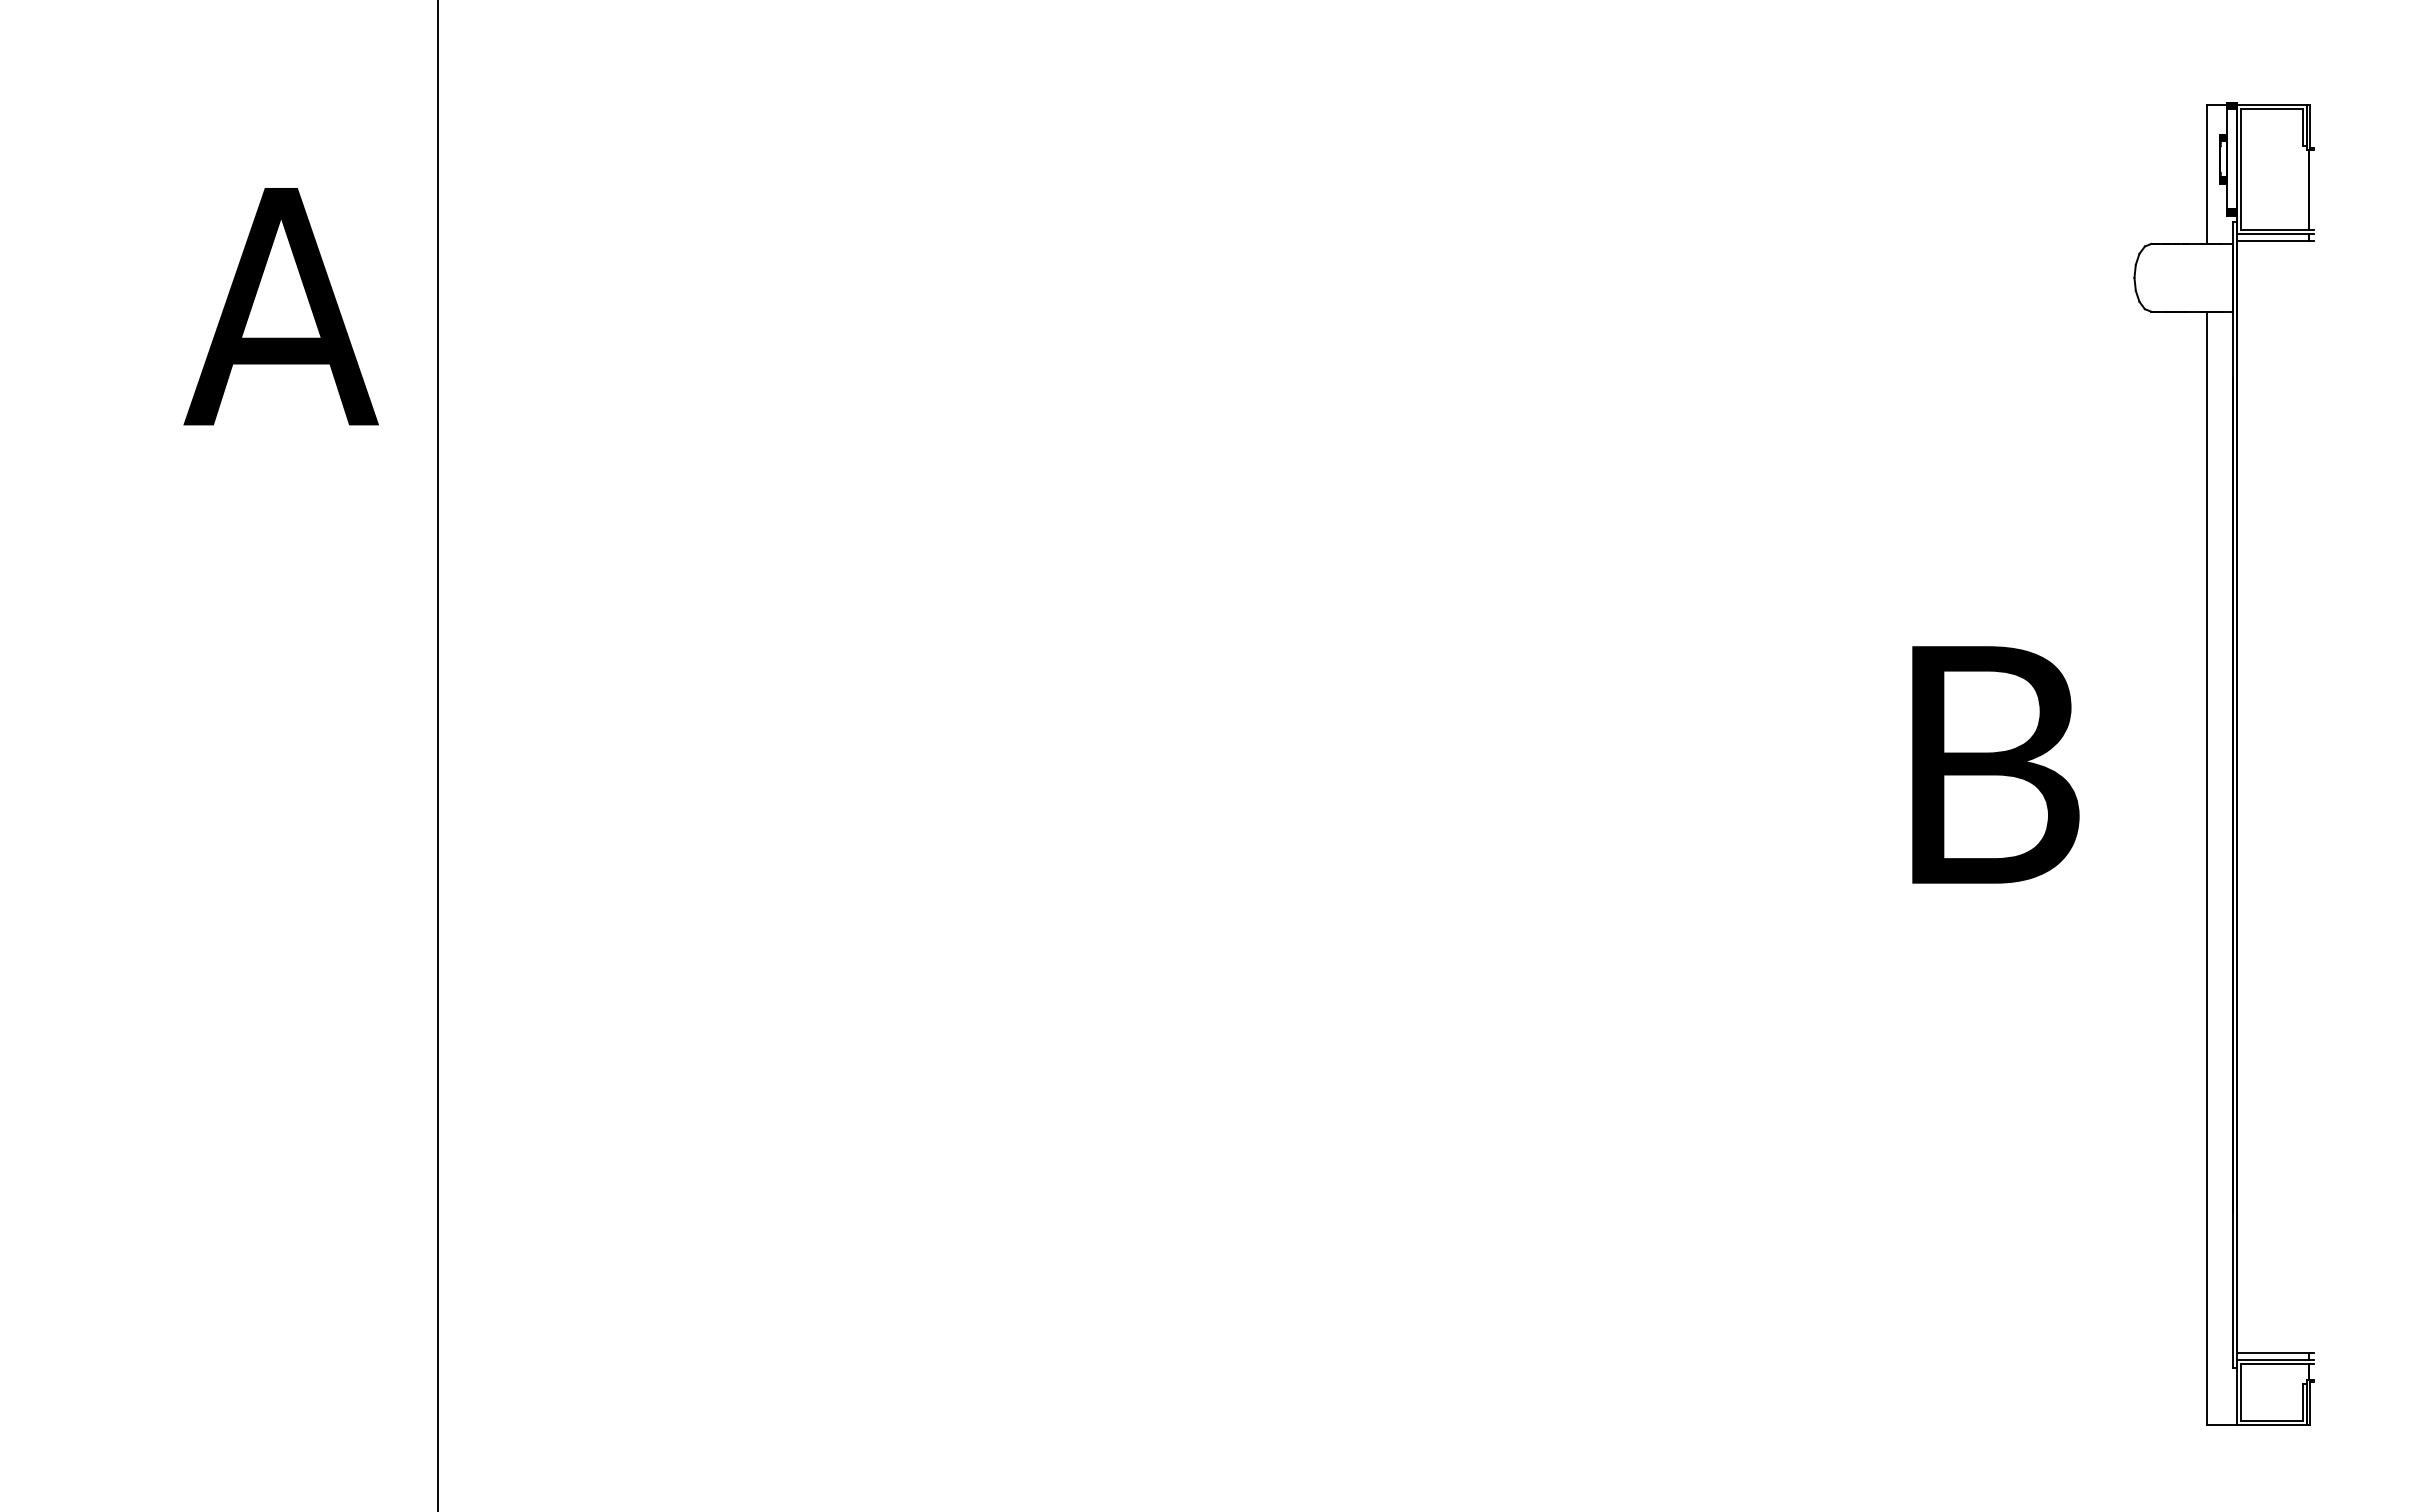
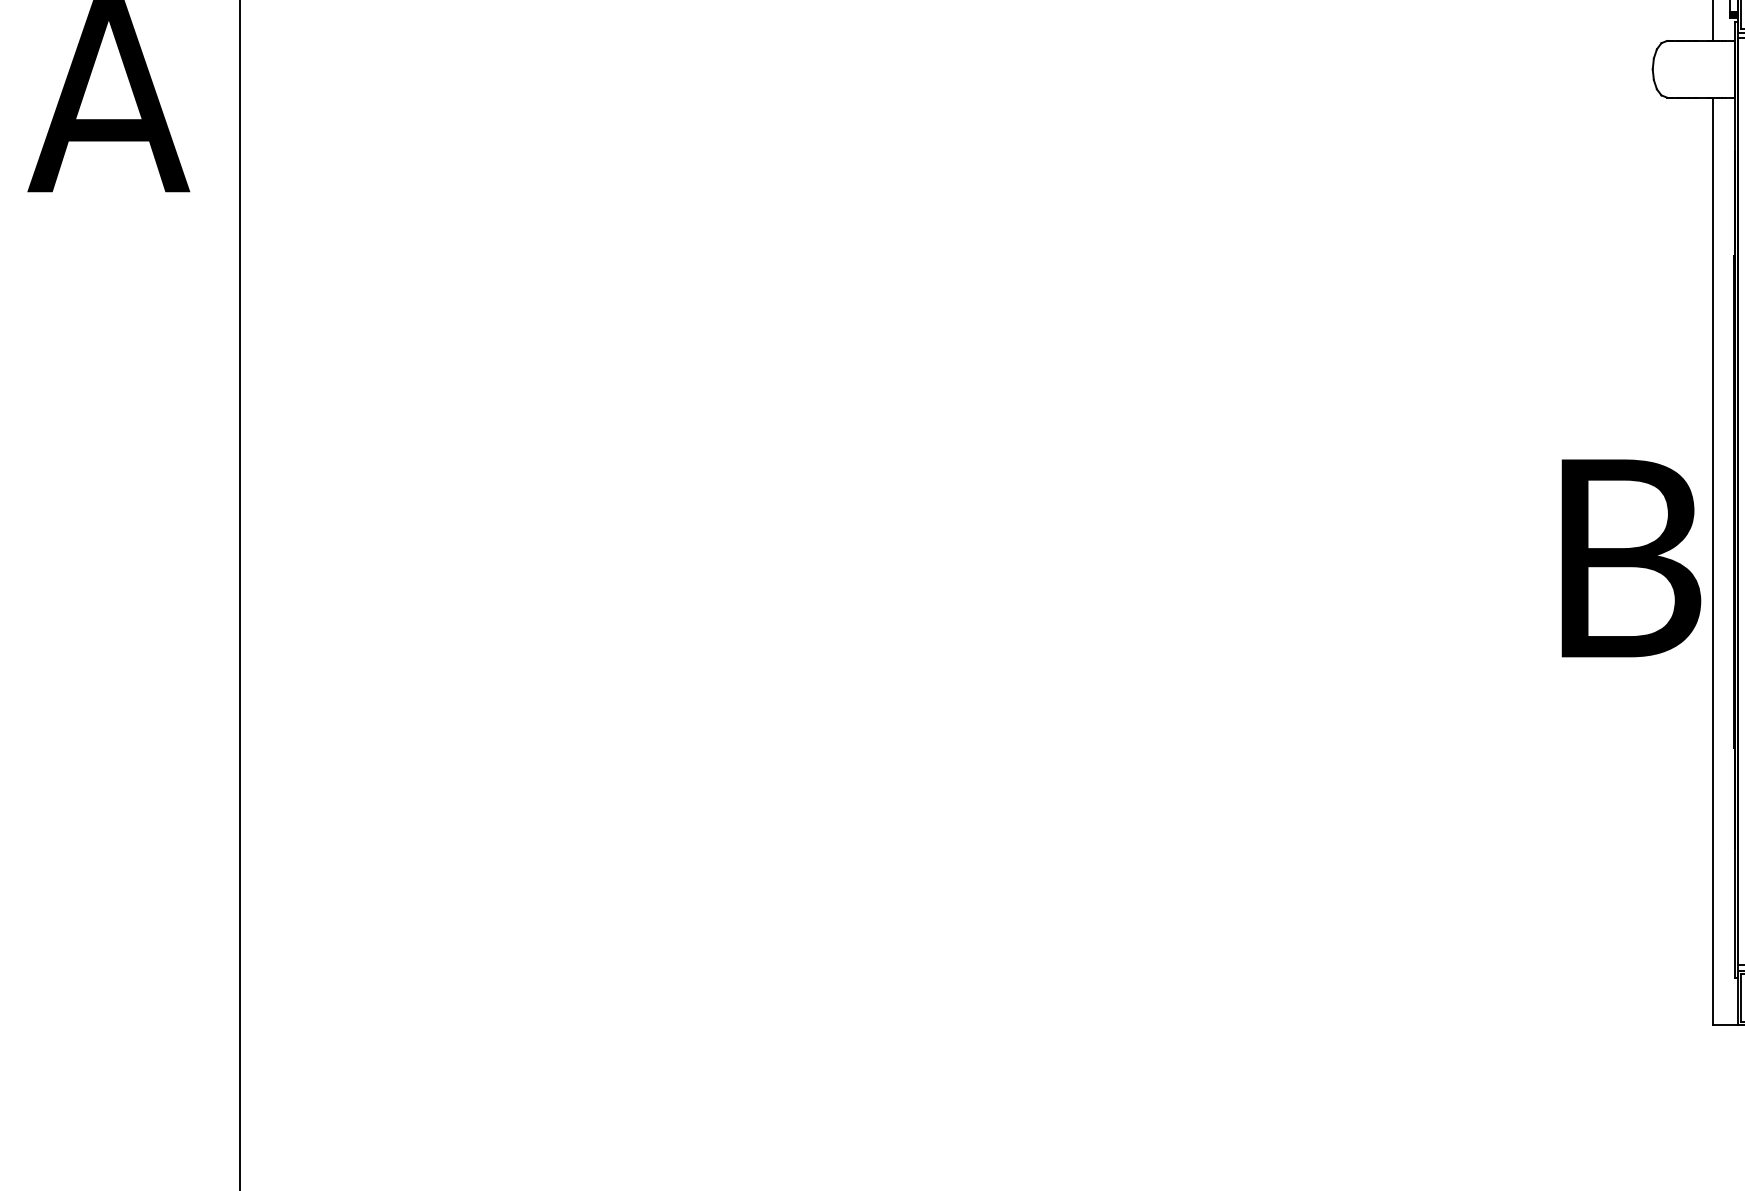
text: (1995, 764) -> (1631, 558), moved

